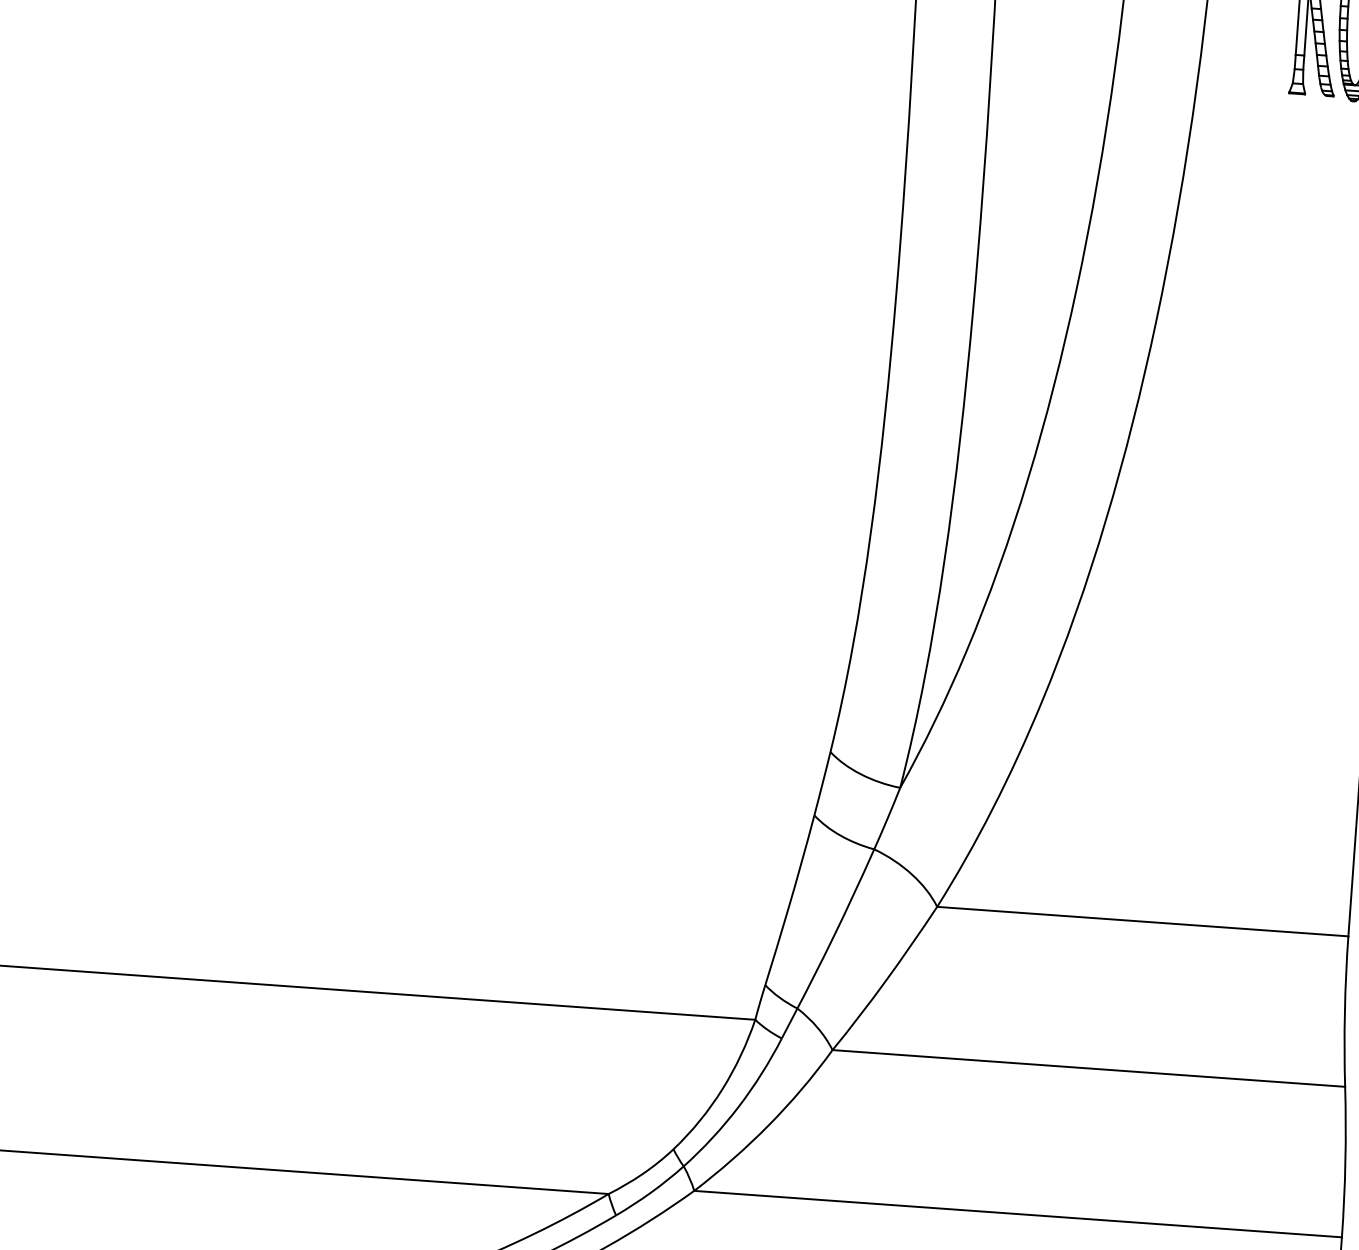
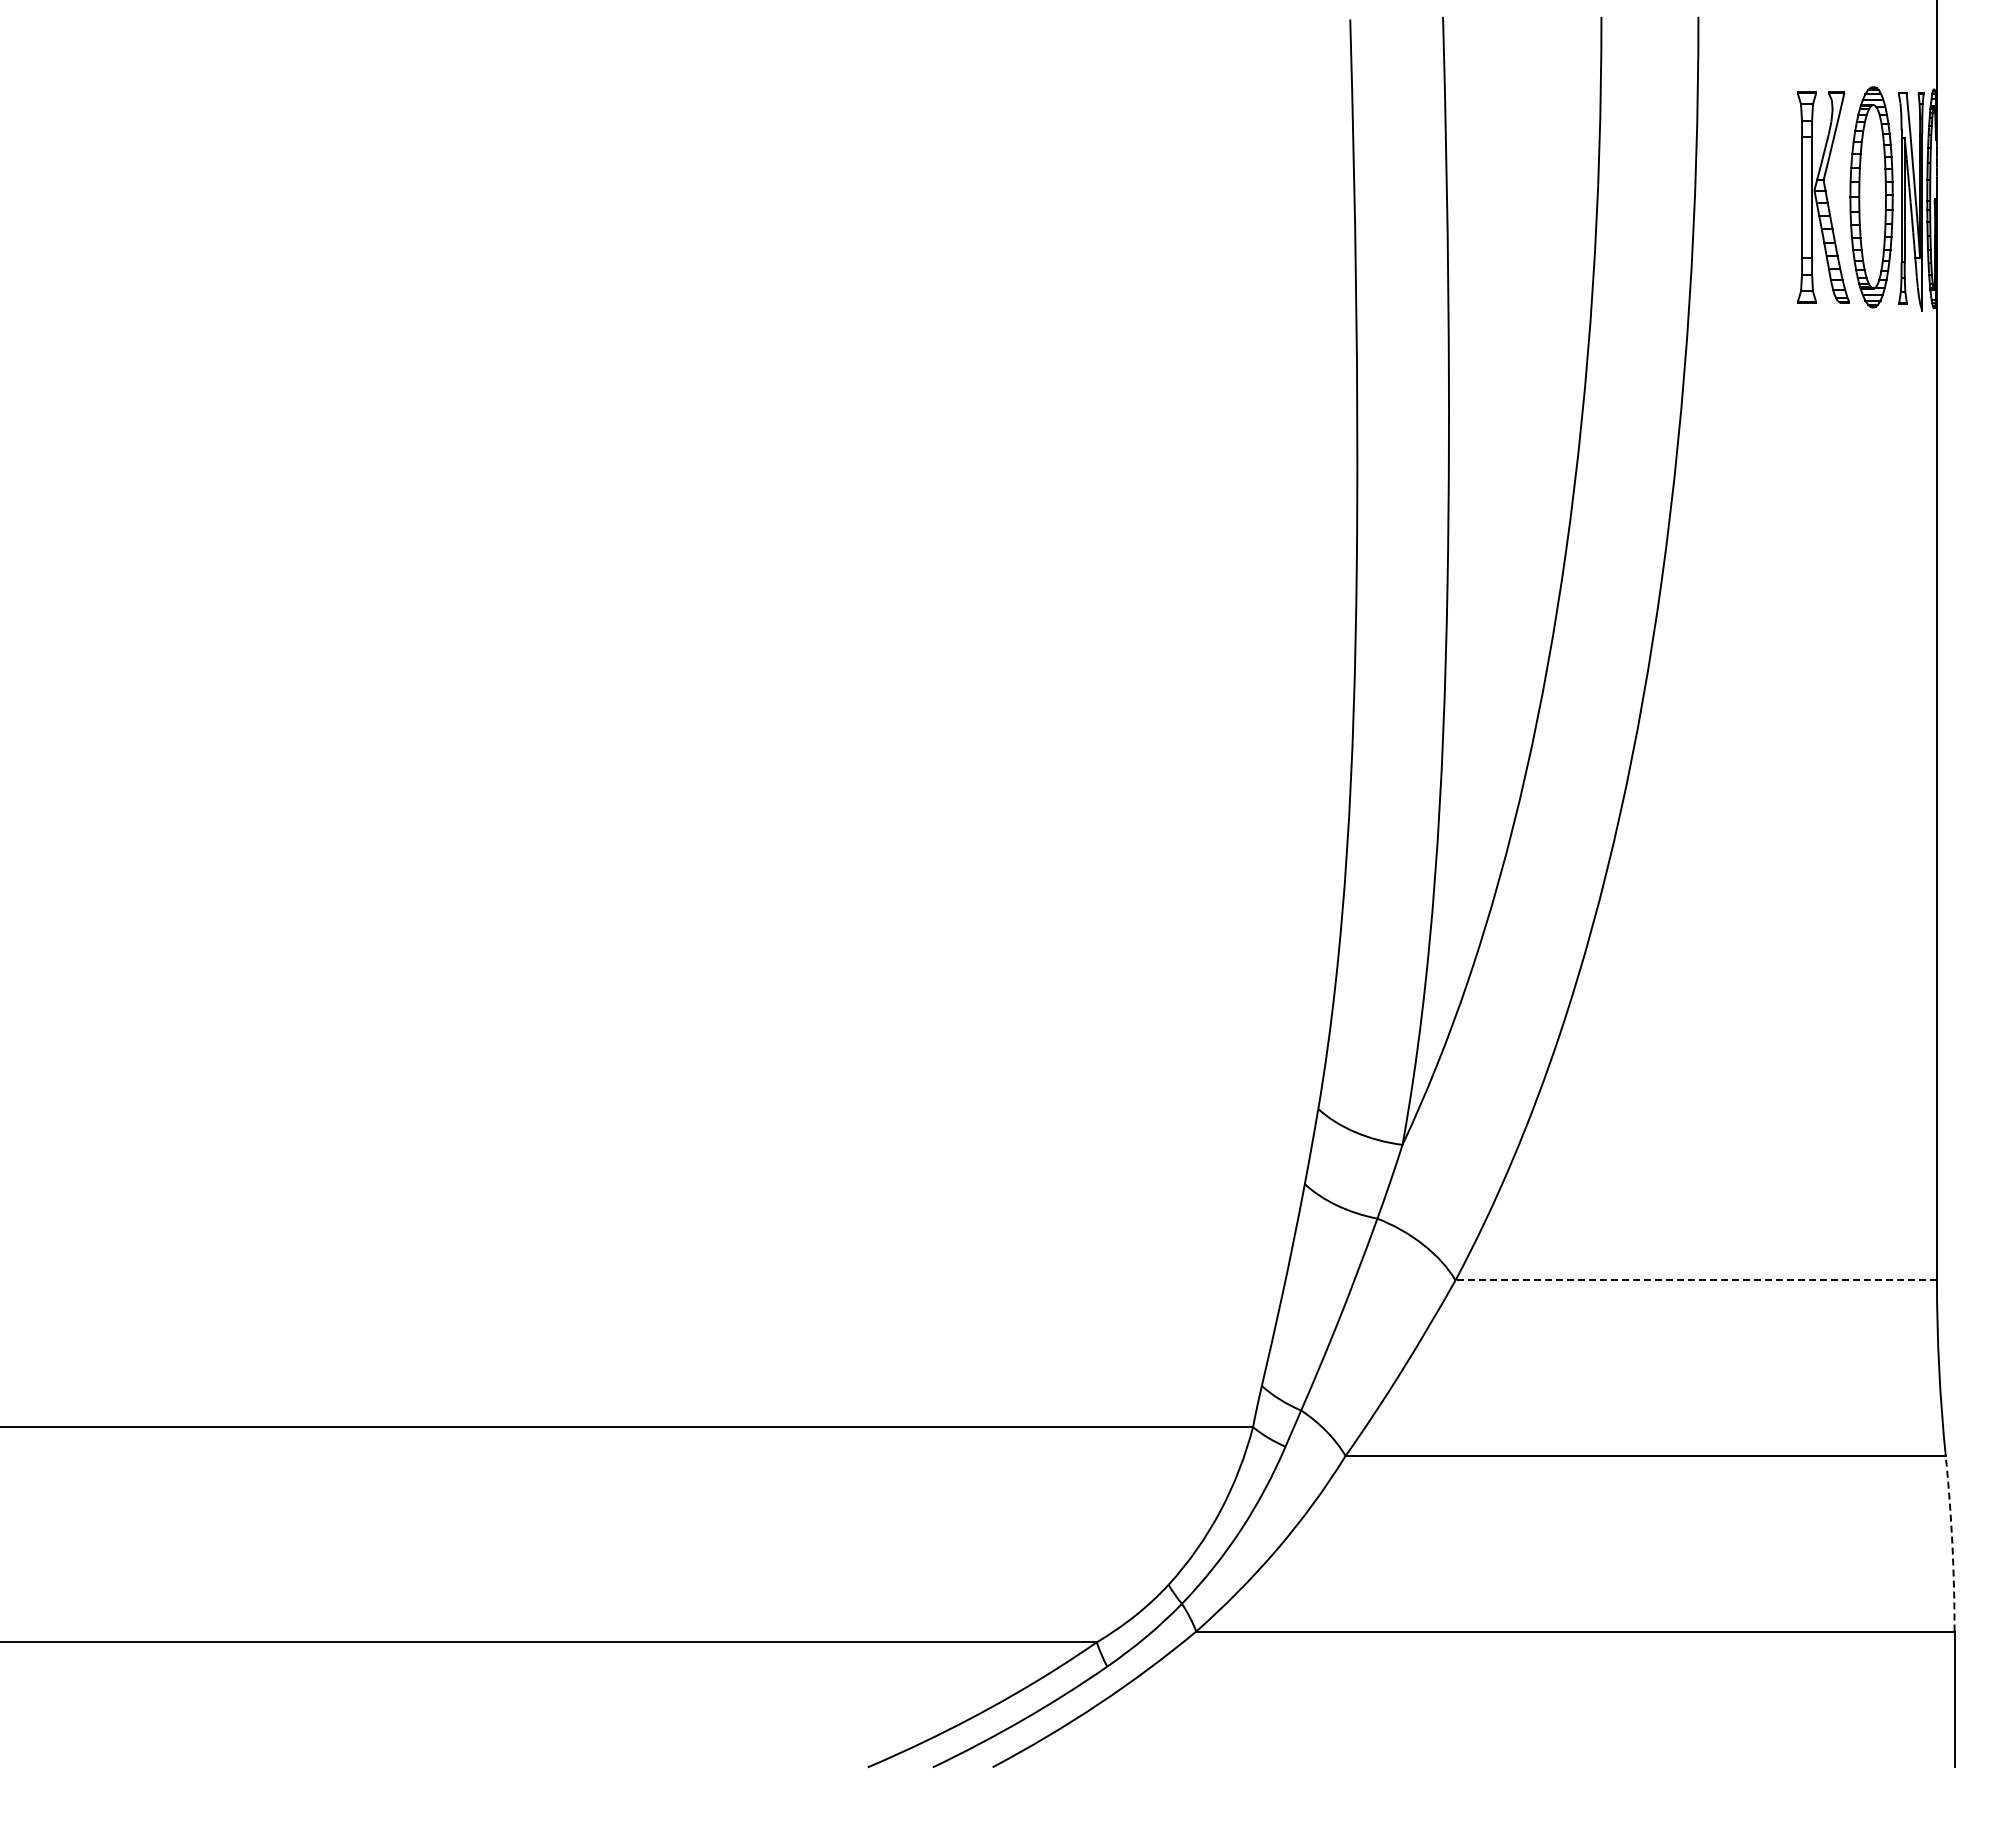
line: (1143, 921) -> (1696, 1280), solid -> dashed
arc: (1345, 1162) -> (1952, 1543), solid -> dashed

